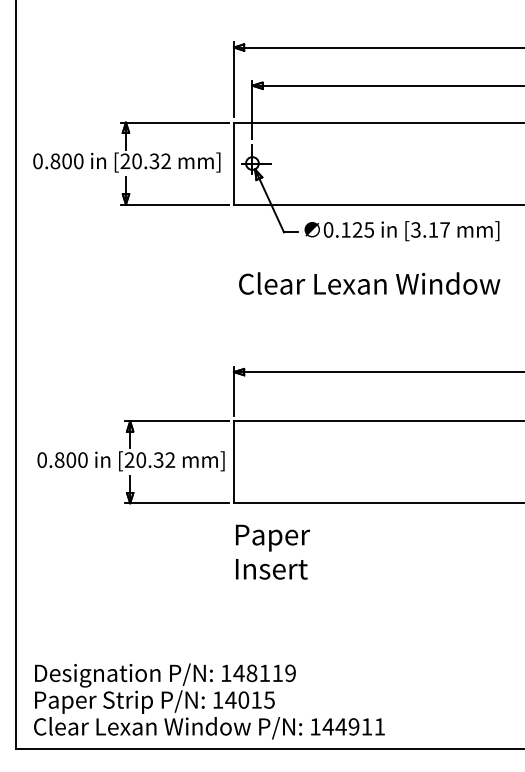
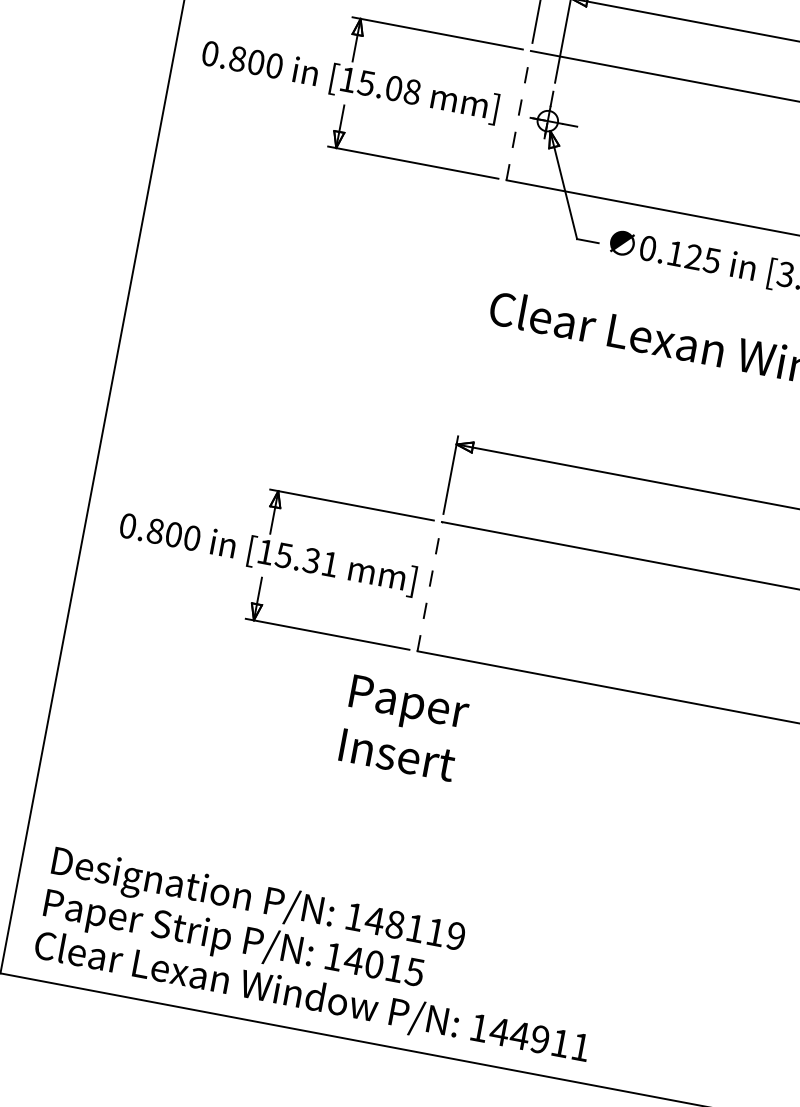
text: (145, 161) -> (379, 86), [20.32 -> [15.08
line: (233, 163) -> (517, 115), solid -> dashed
text: (149, 459) -> (297, 557), [20.32 -> [15.31
line: (233, 462) -> (428, 586), solid -> dashed
text: (273, 551) -> (405, 727), moved

